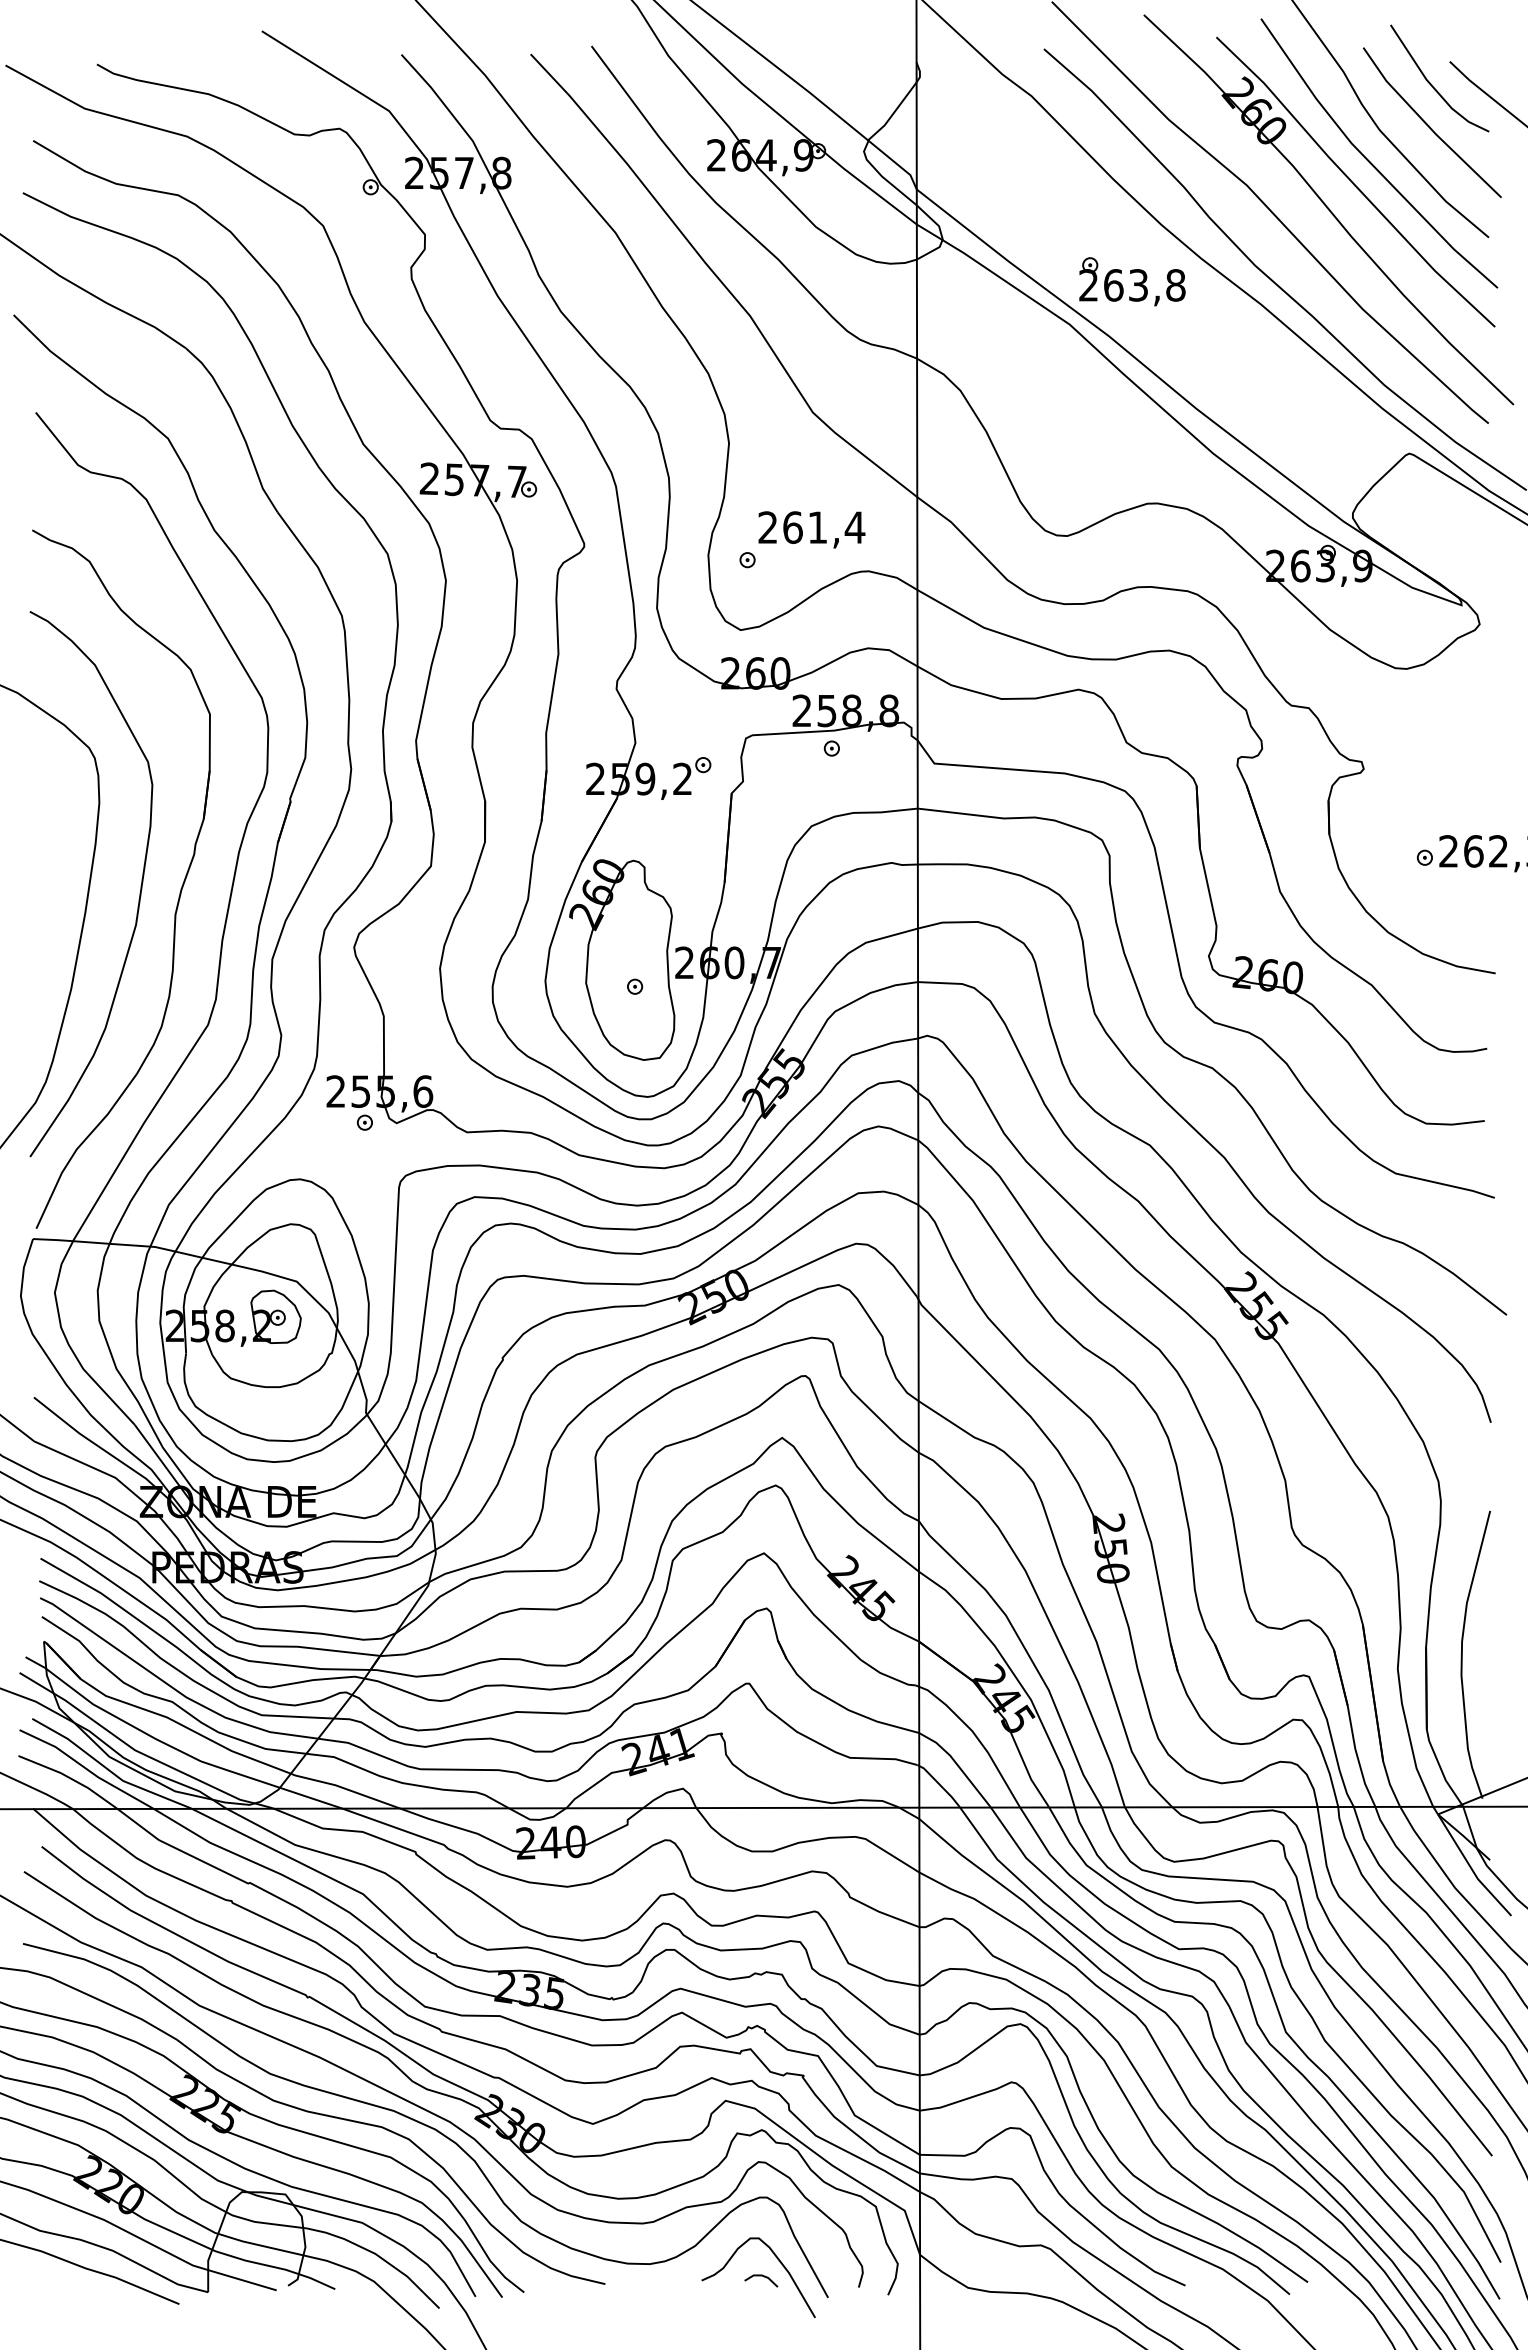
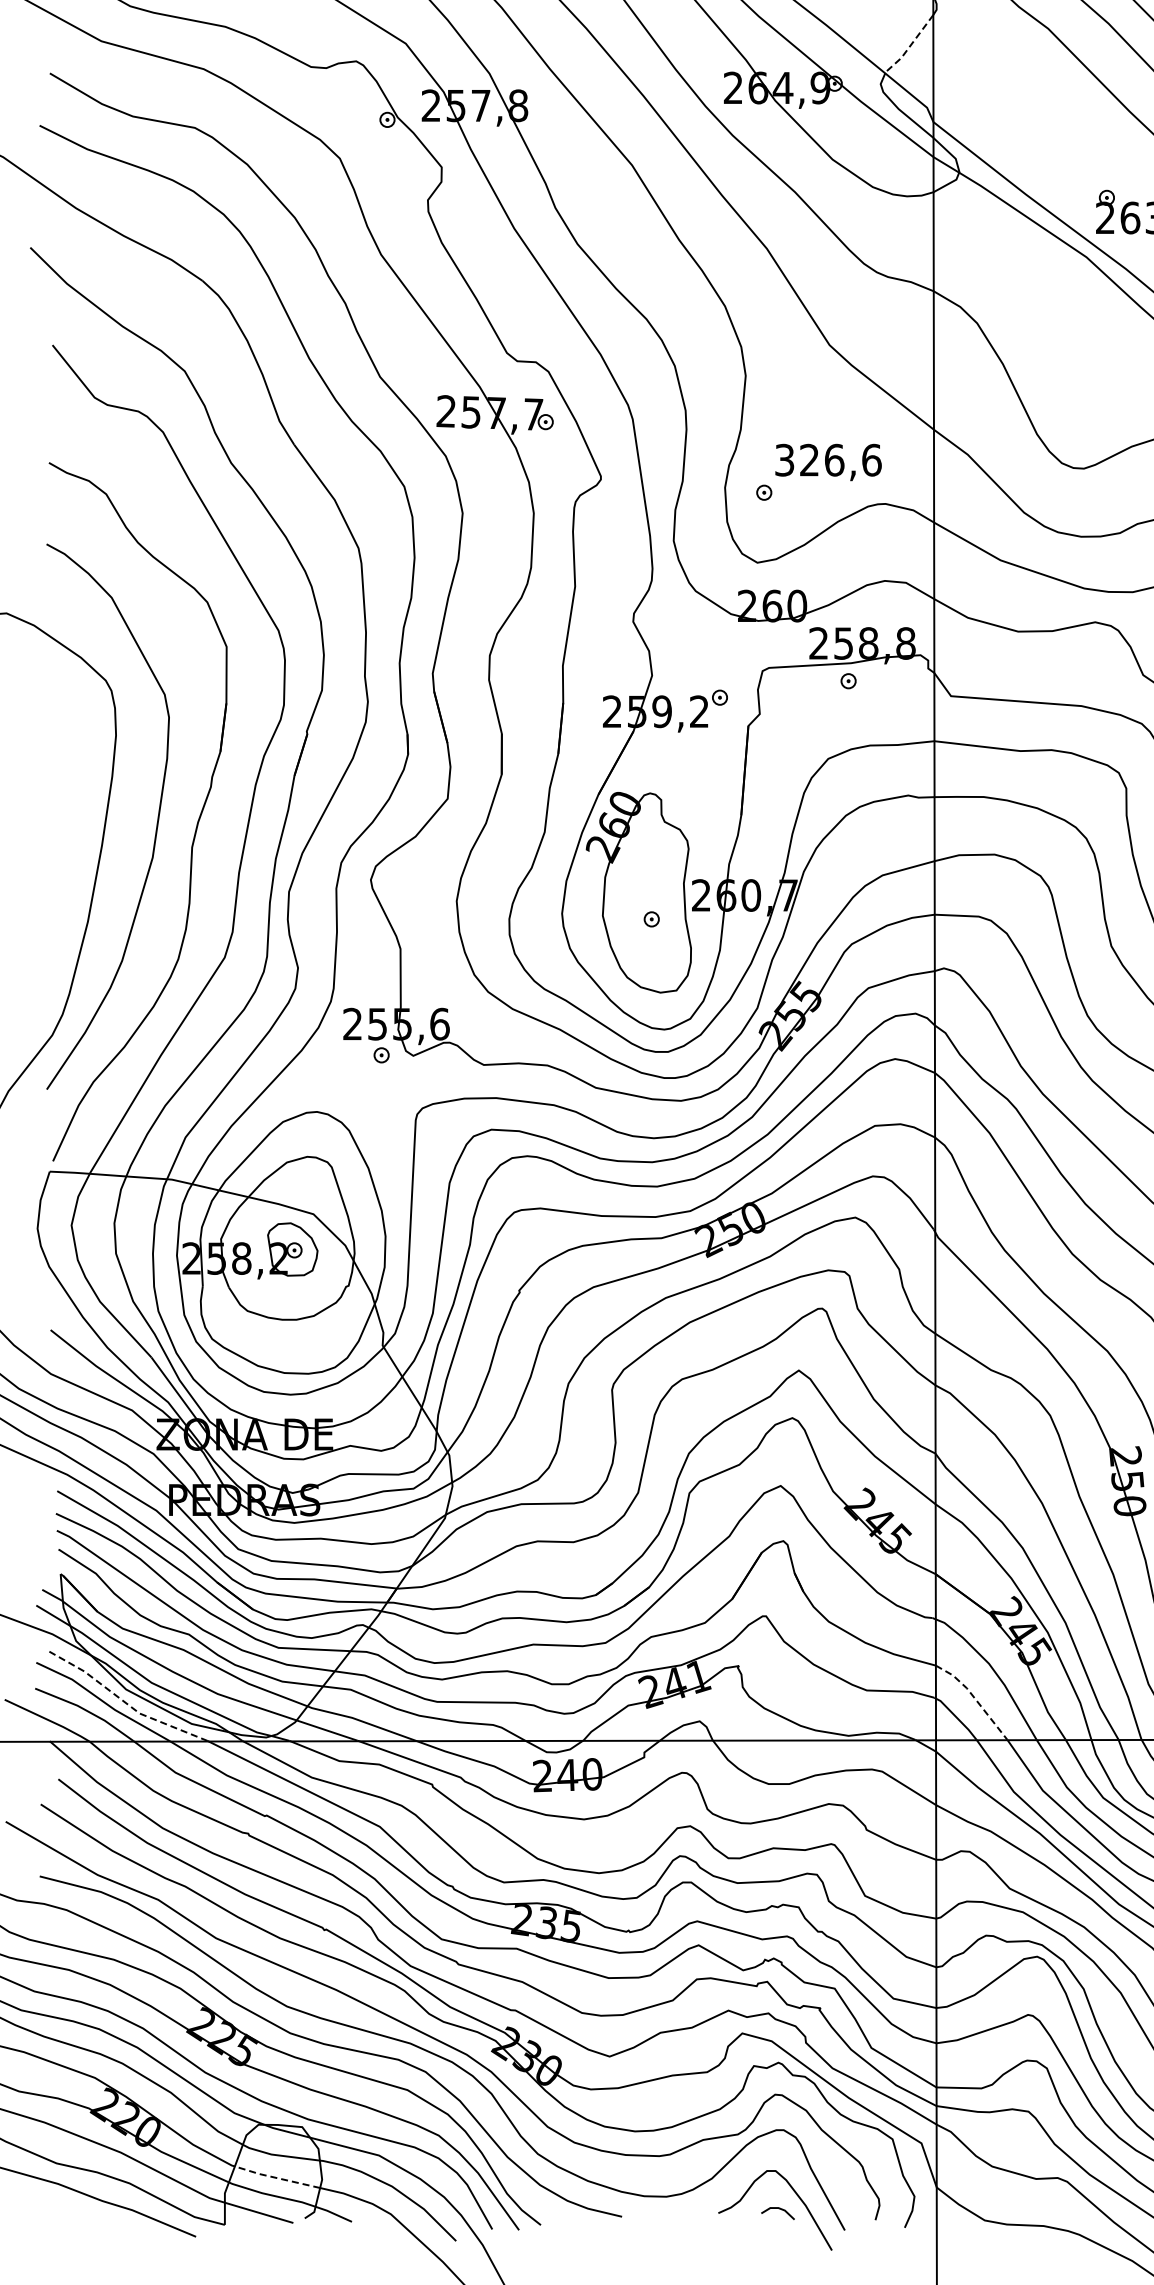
line: (892, 114) -> (909, 47), solid -> dashed
text: (811, 527) -> (828, 460), 261,4 -> 326,6
line: (957, 1765) -> (974, 1698), solid -> dashed
line: (108, 1769) -> (125, 1702), solid -> dashed
line: (260, 2245) -> (277, 2178), solid -> dashed

